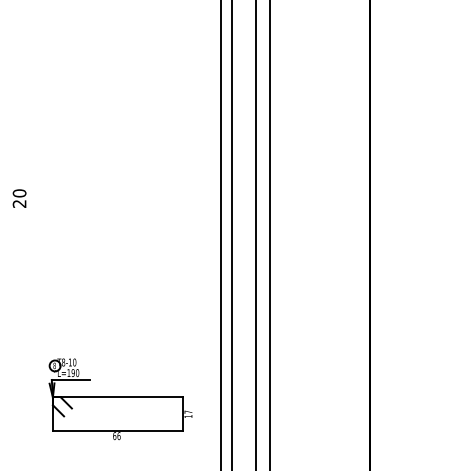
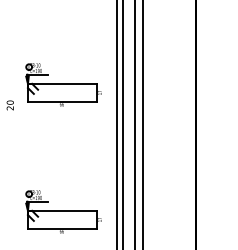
part: (119, 159) -> (63, 84), added

